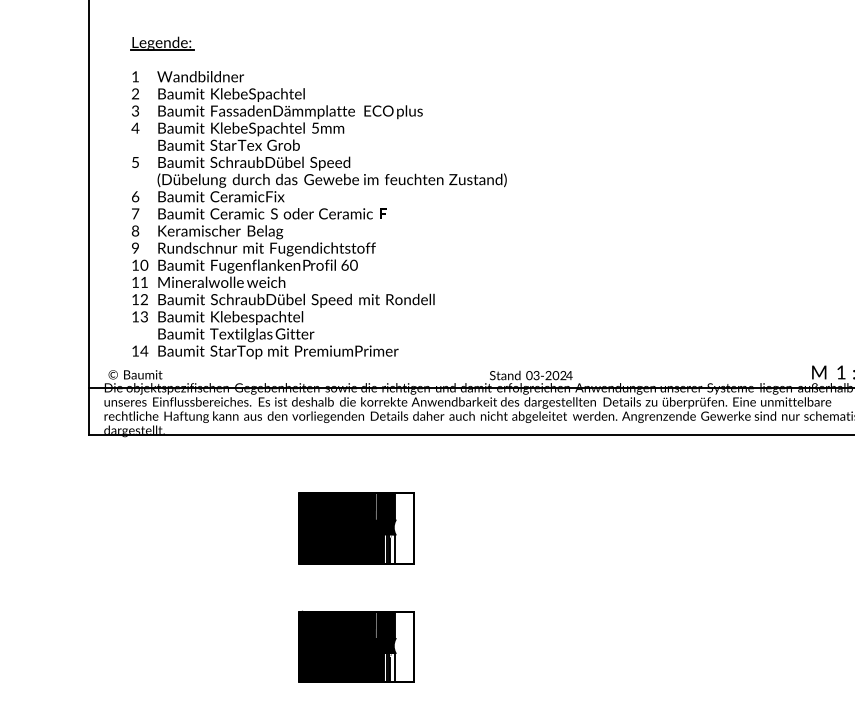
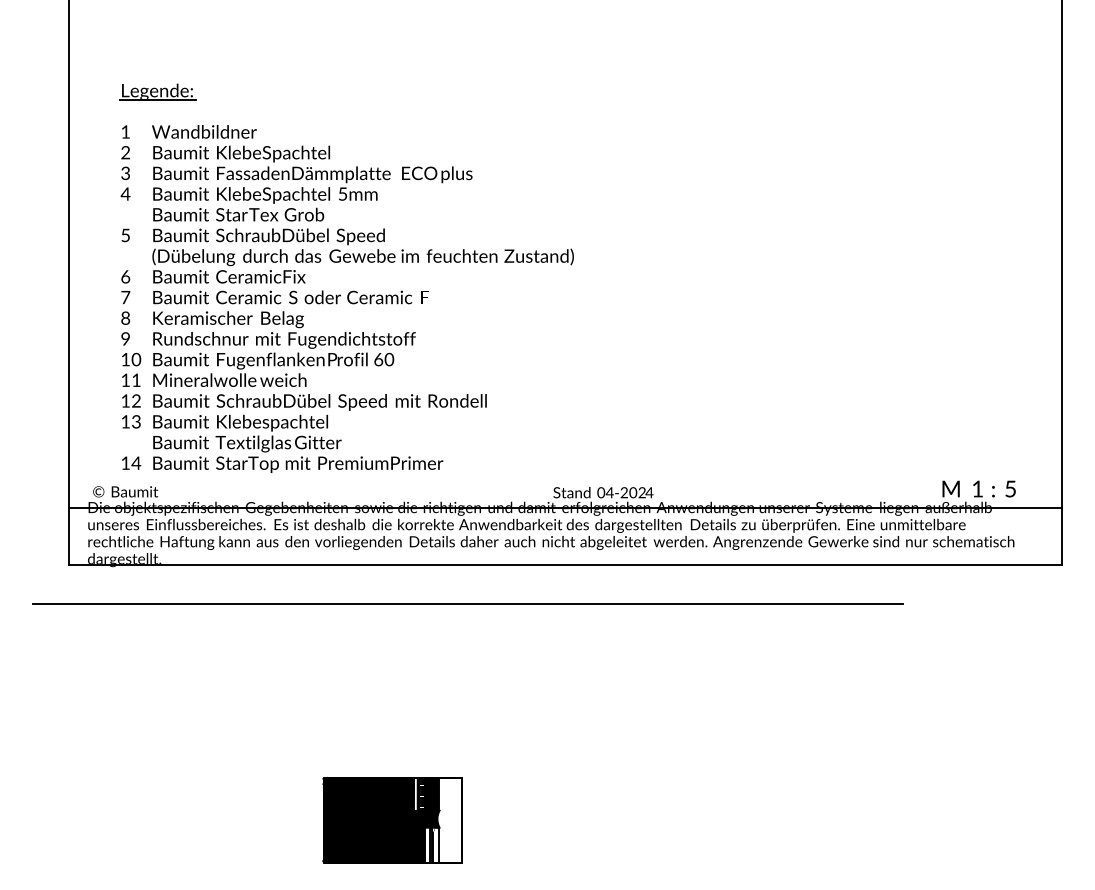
text: (536, 375) -> (609, 492), 3 -> 4
line: (418, 468) -> (467, 604), added
part: (356, 527) -> (392, 676), removed

